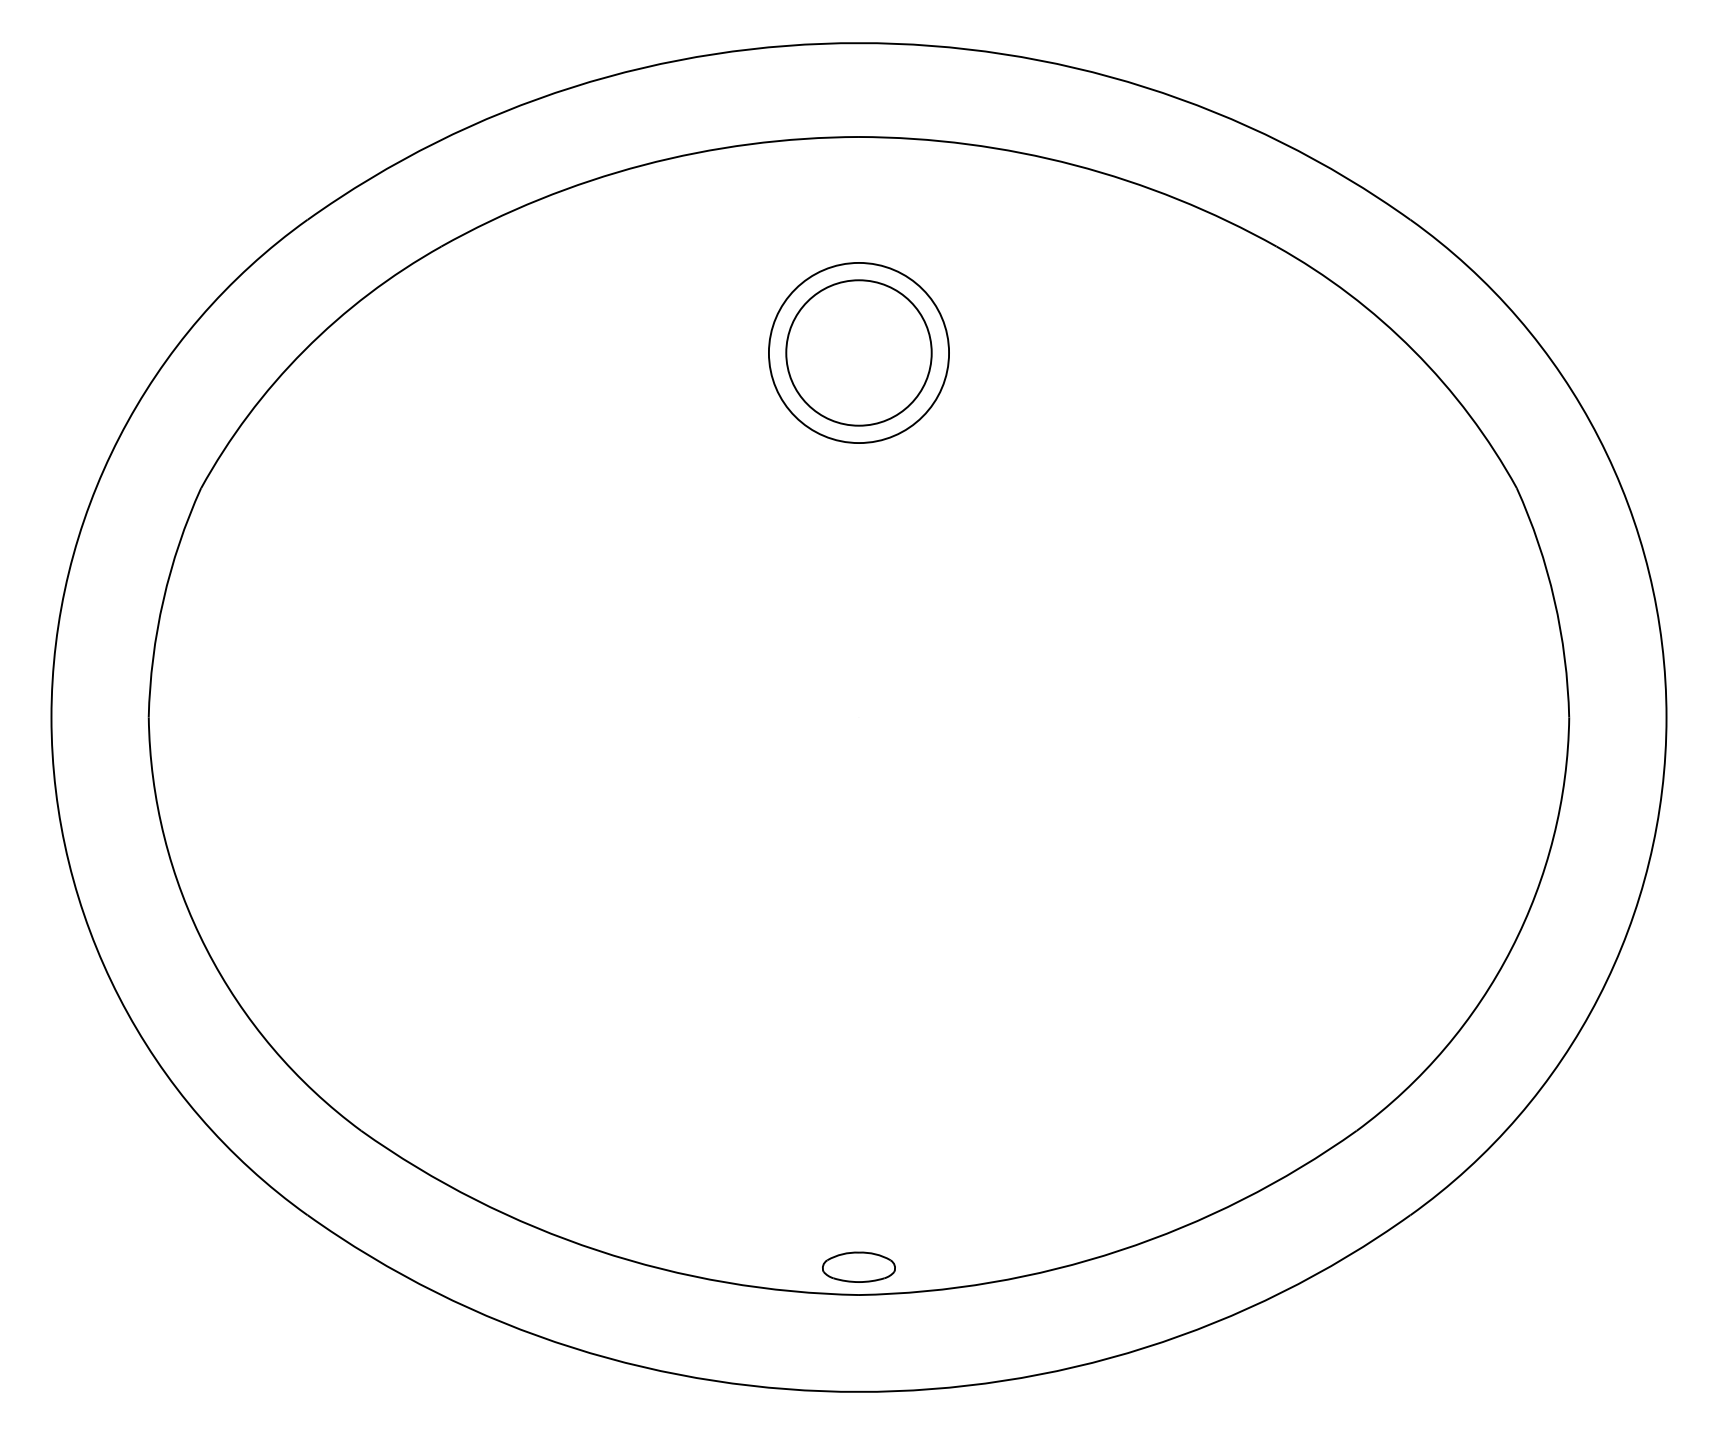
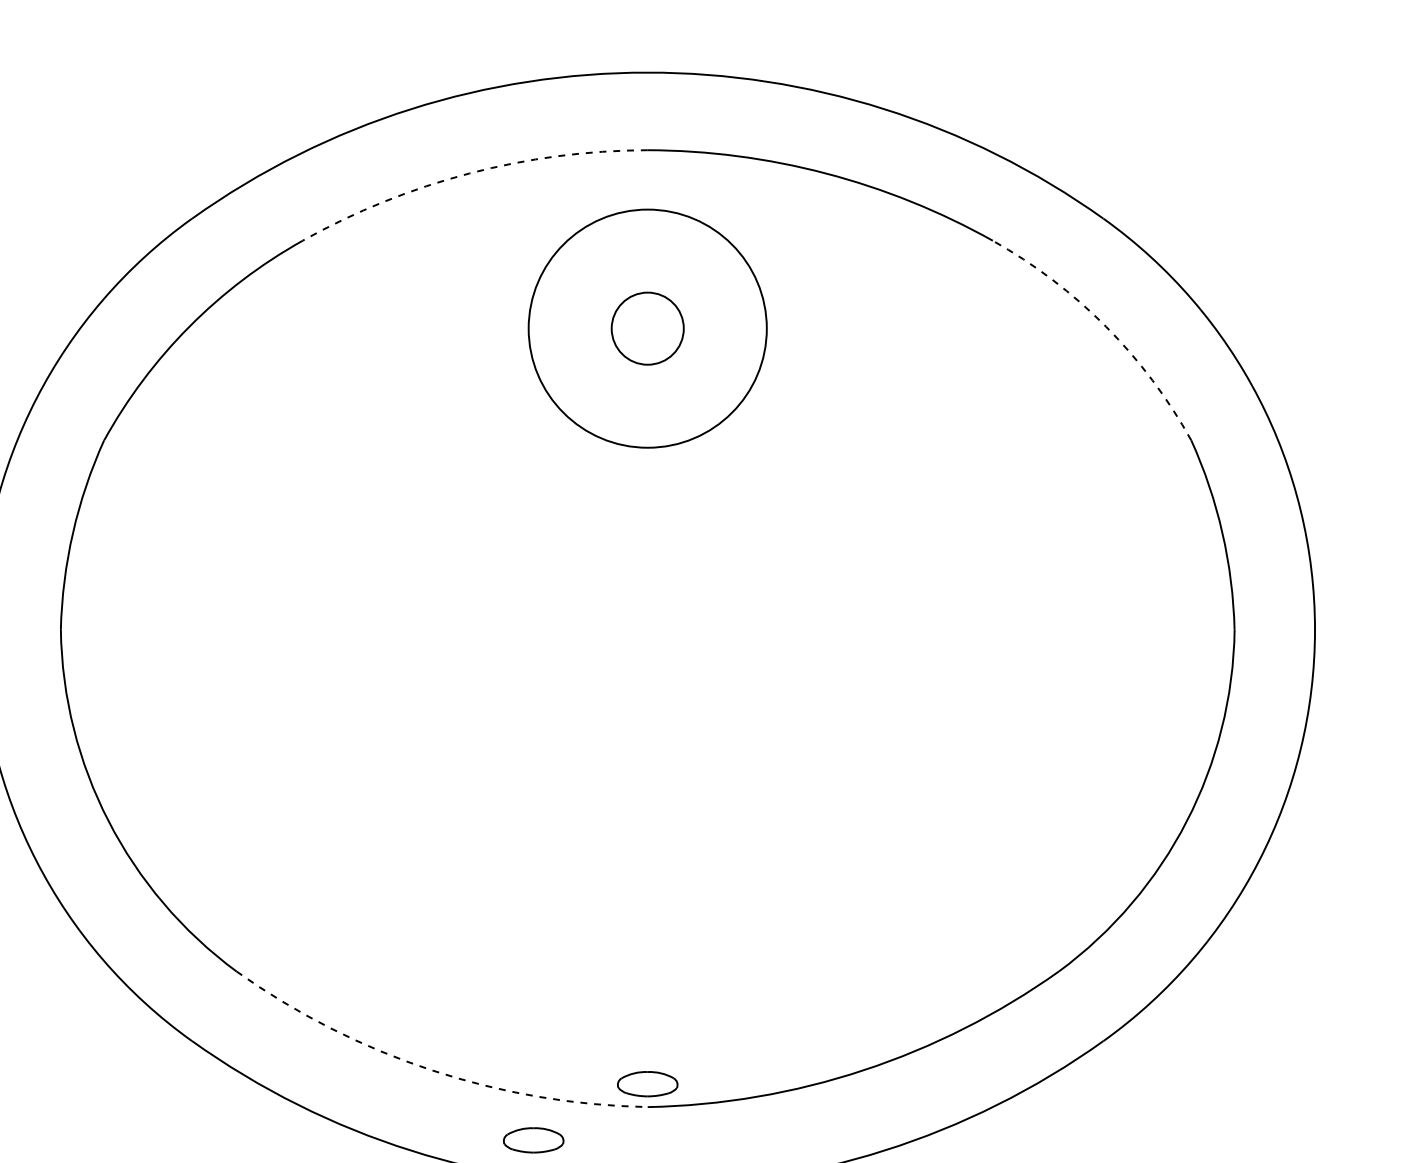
arc: (643, 165) -> (469, 173), solid -> dashed
arc: (1413, 350) -> (1105, 326), solid -> dashed
circle: (858, 352) -> (647, 328), size x0.6
circle: (858, 352) -> (647, 328), size x1.6
arc: (597, 1250) -> (431, 1070), solid -> dashed
part: (720, 1334) -> (533, 1139), added

